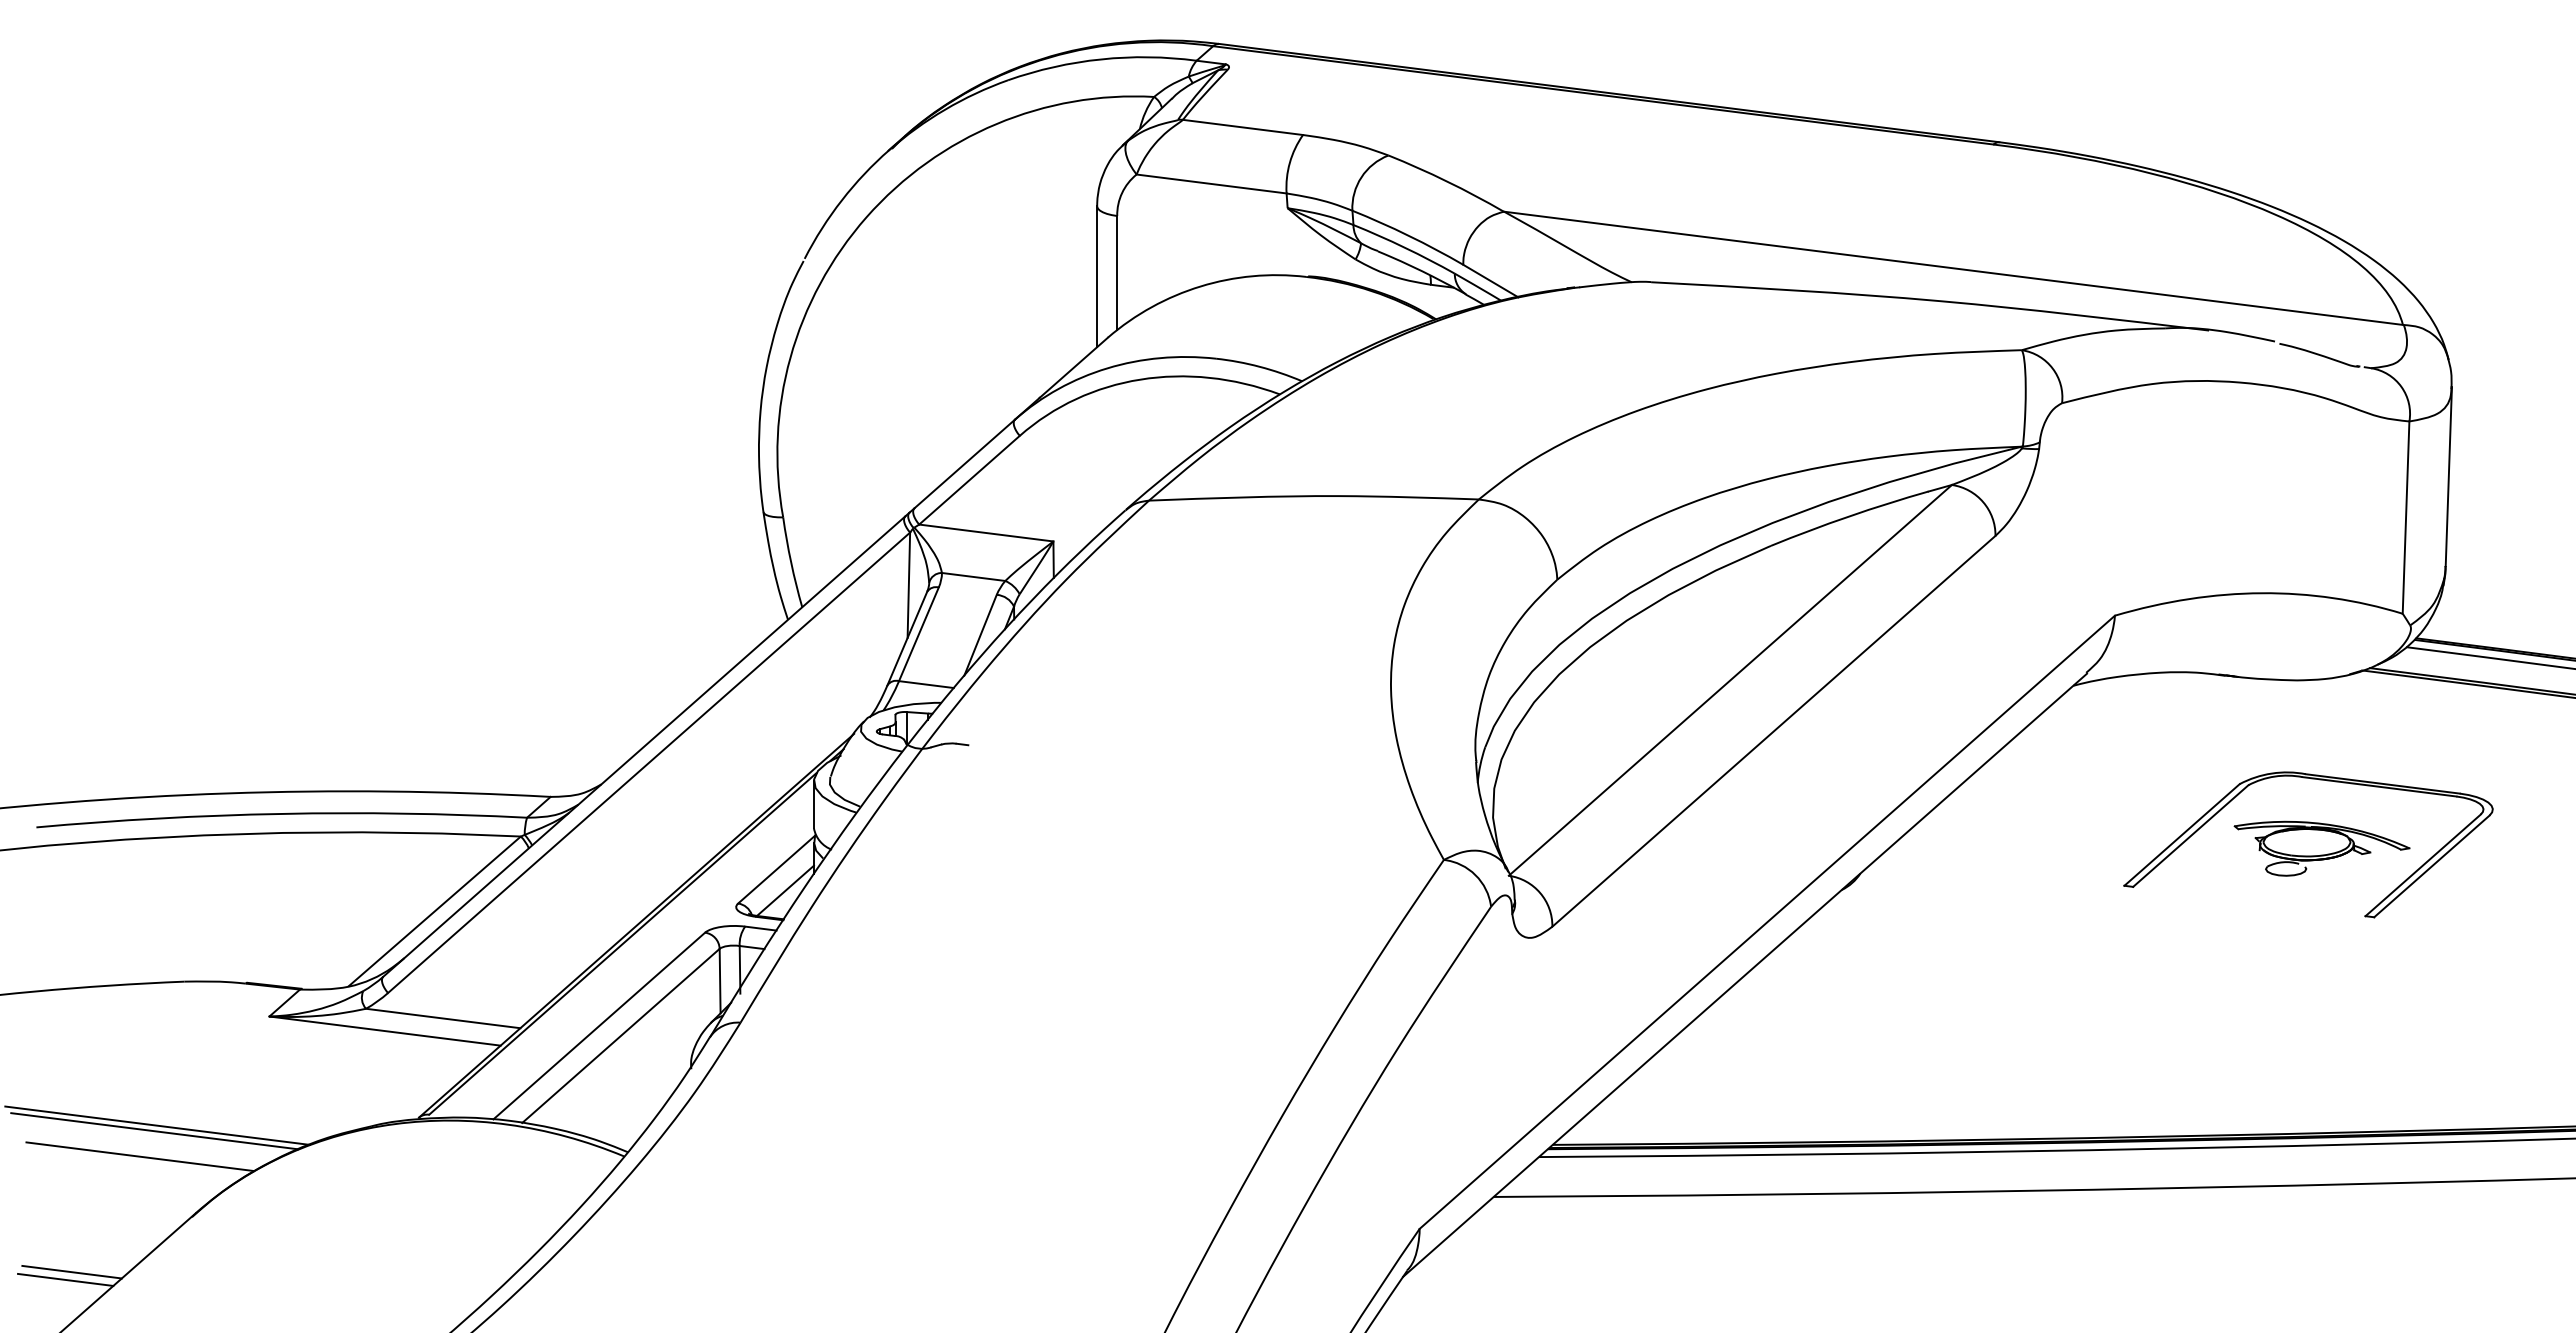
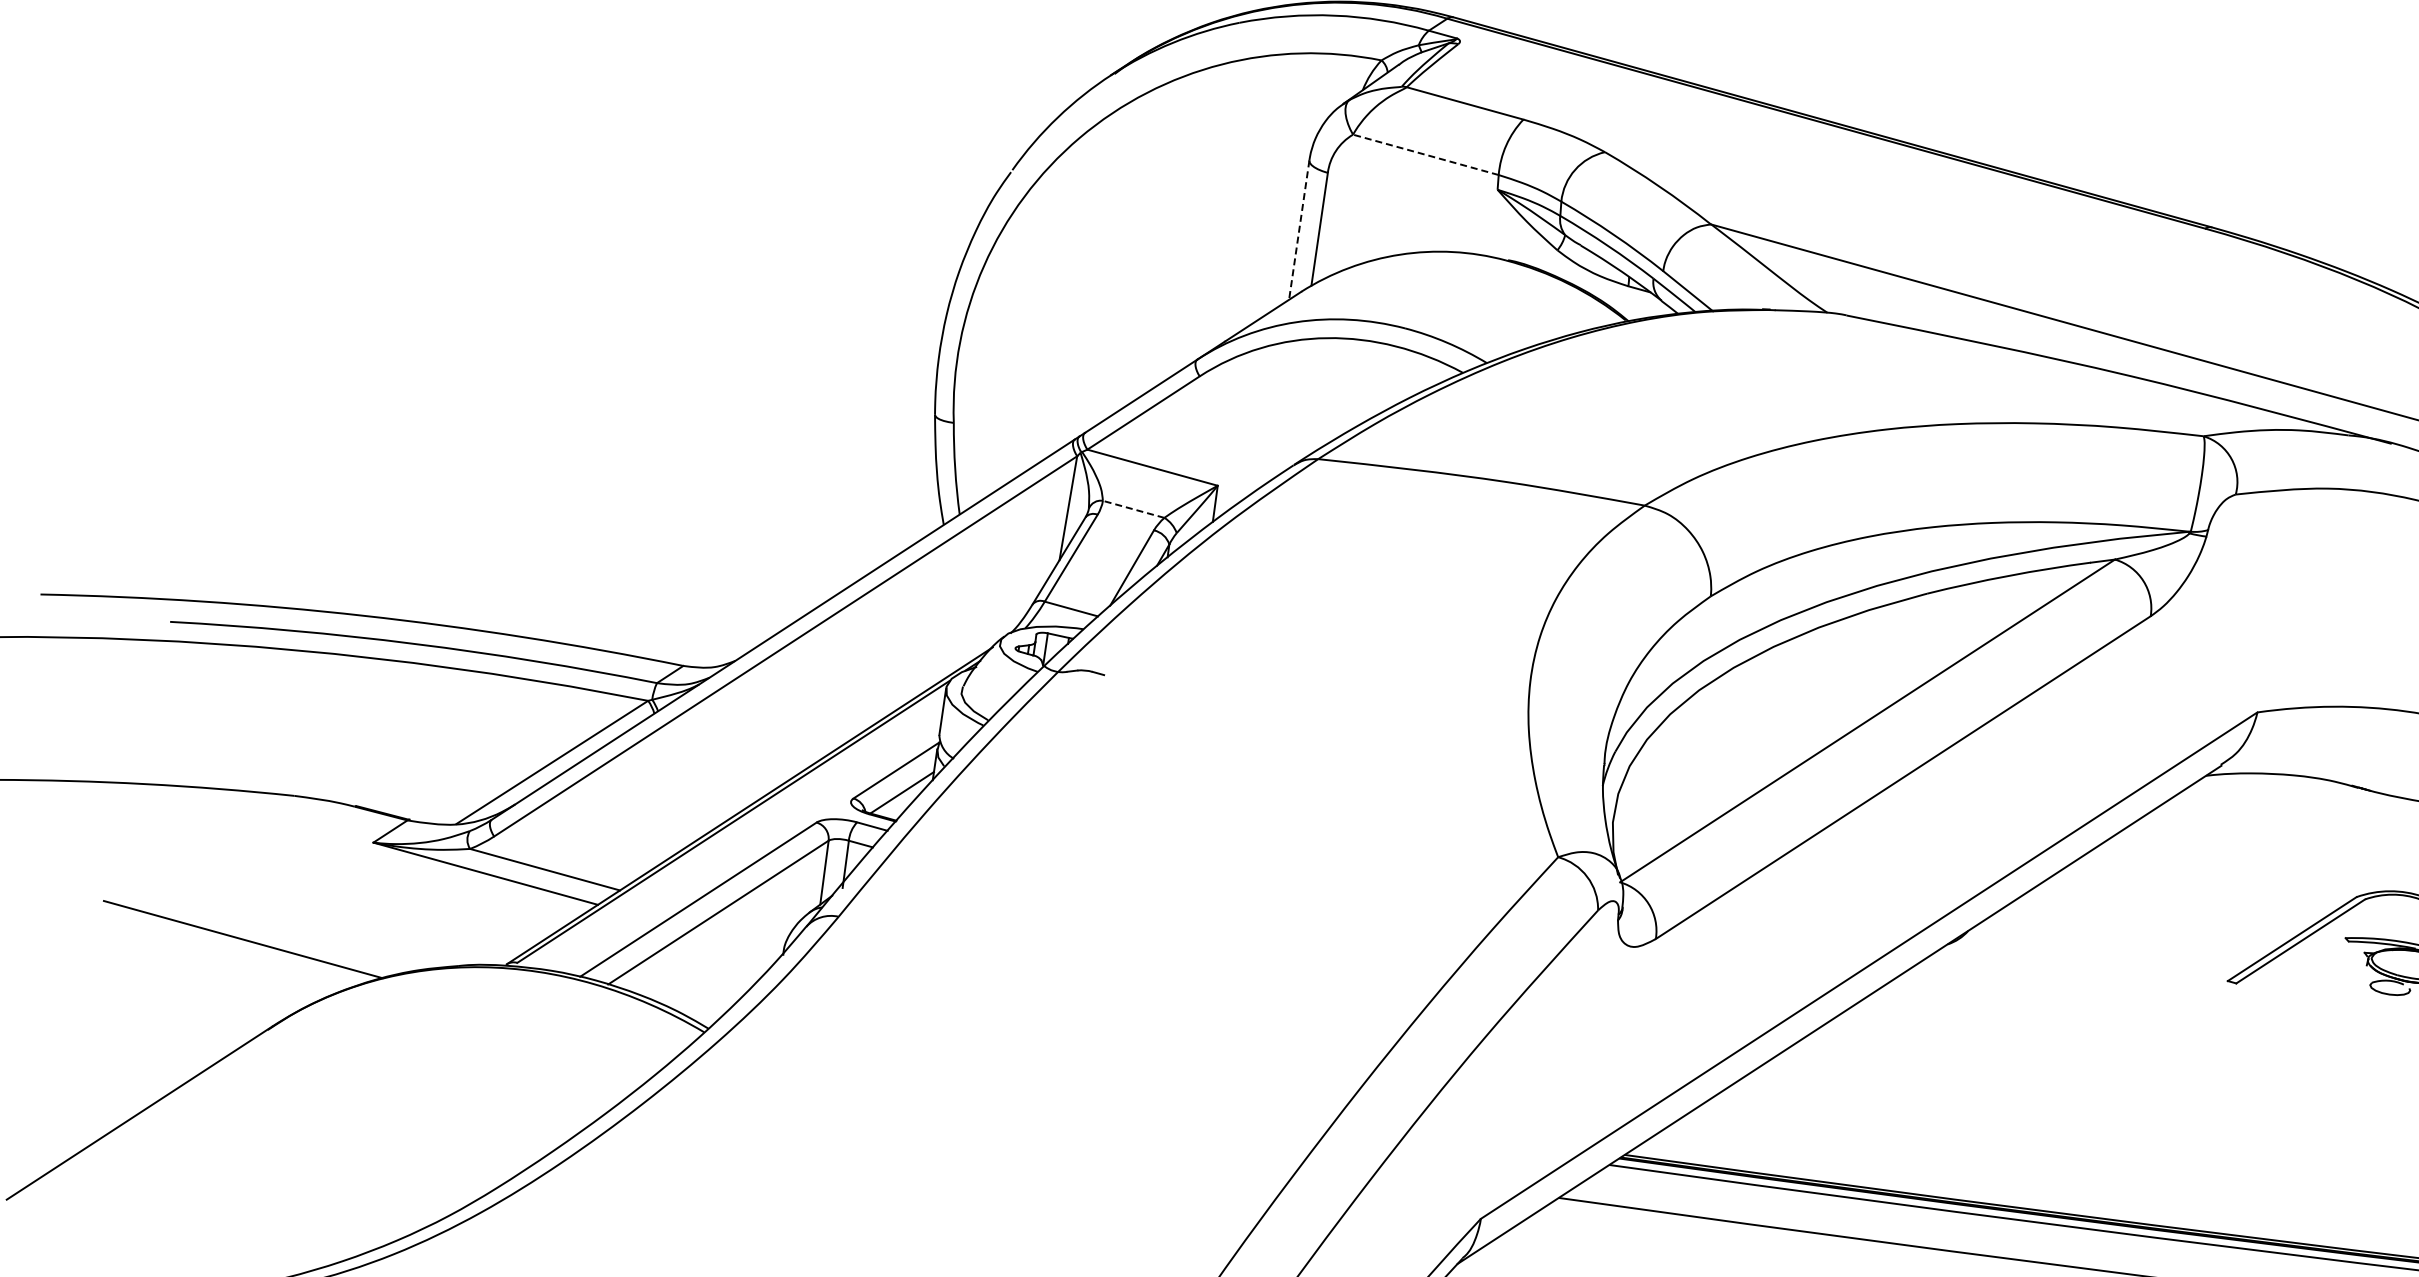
line: (1211, 184) -> (1425, 155), solid -> dashed
line: (1097, 277) -> (1299, 230), solid -> dashed
line: (973, 576) -> (1133, 508), solid -> dashed
line: (157, 1125) -> (246, 934), removed
line: (140, 1156) -> (225, 962), removed
line: (71, 1271) -> (140, 1066), removed
line: (65, 1279) -> (133, 1073), removed

